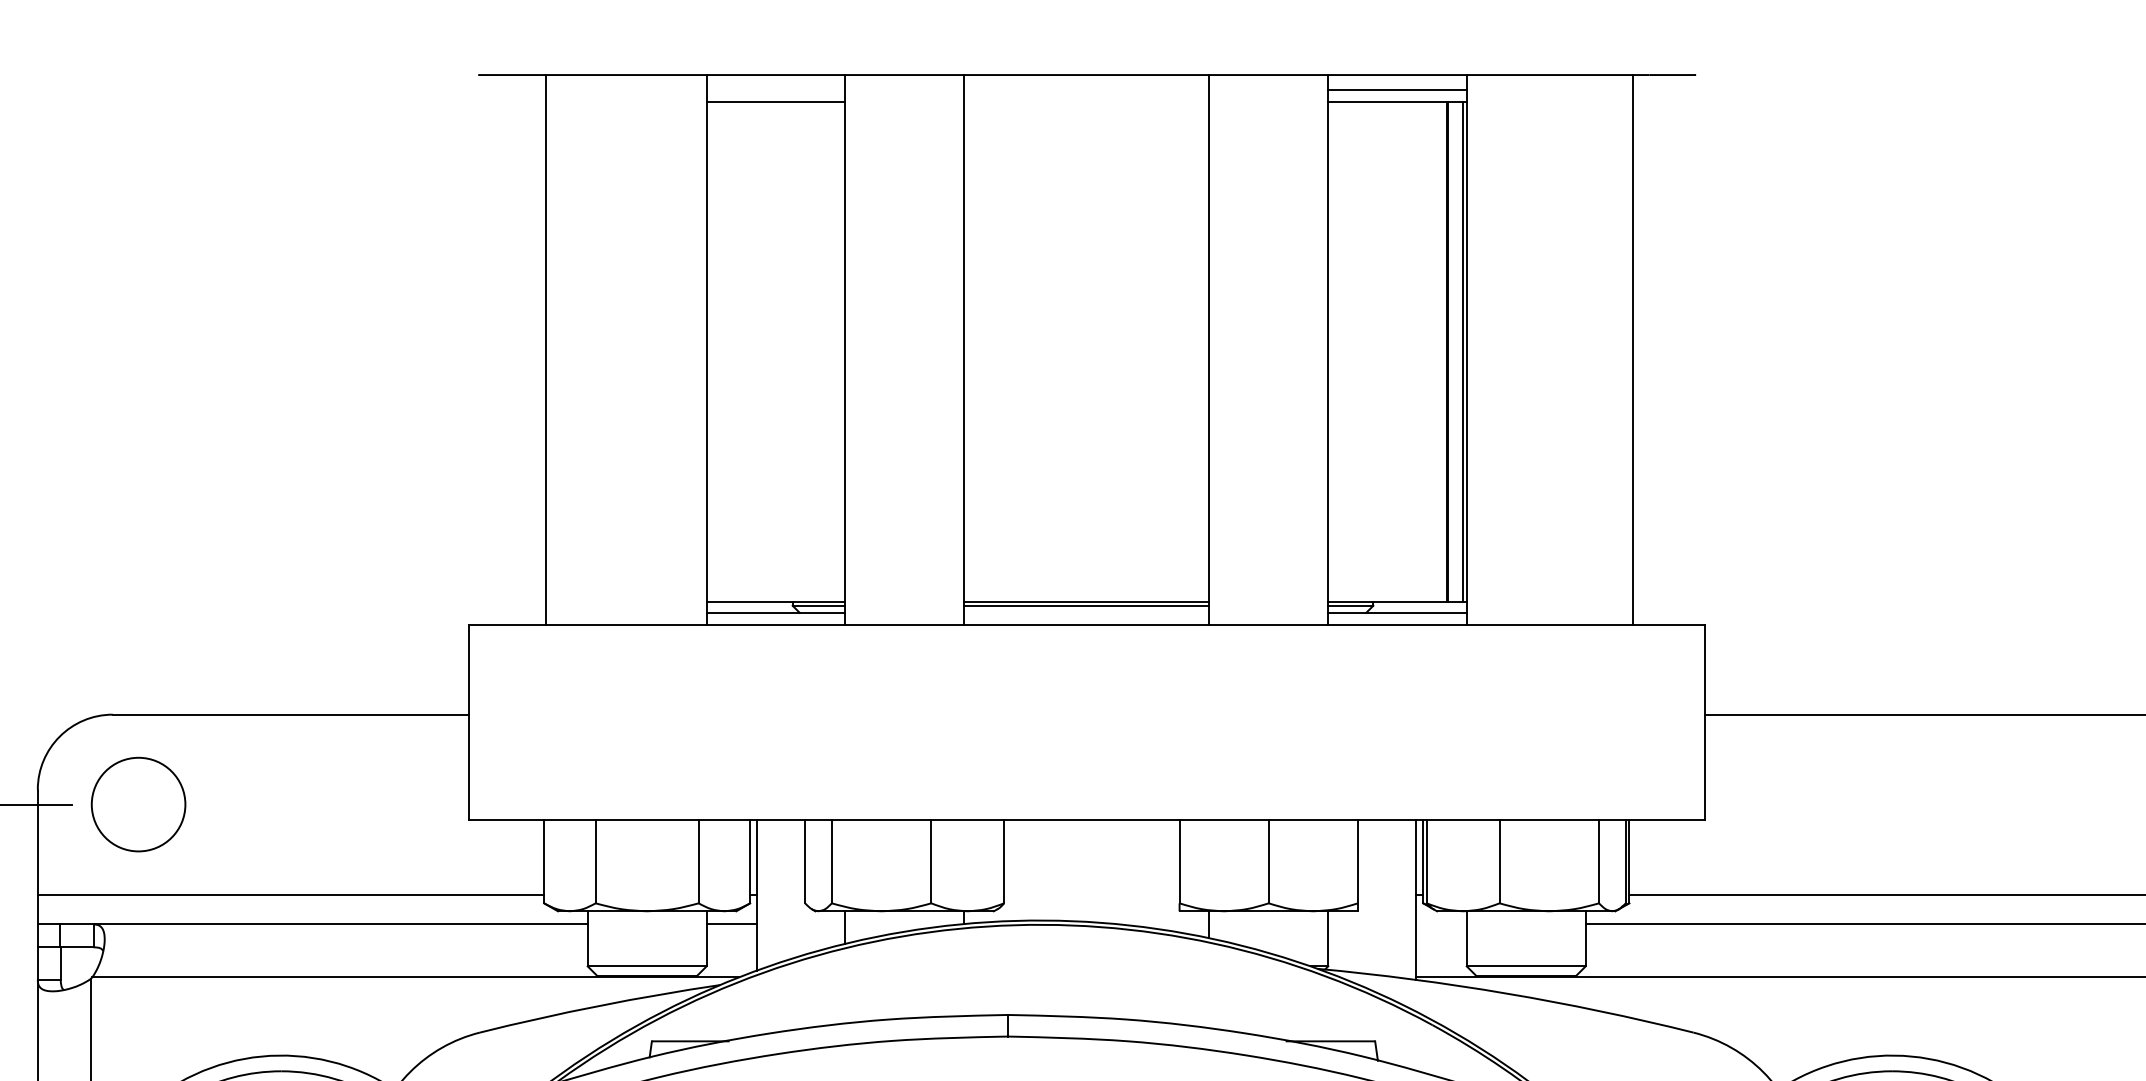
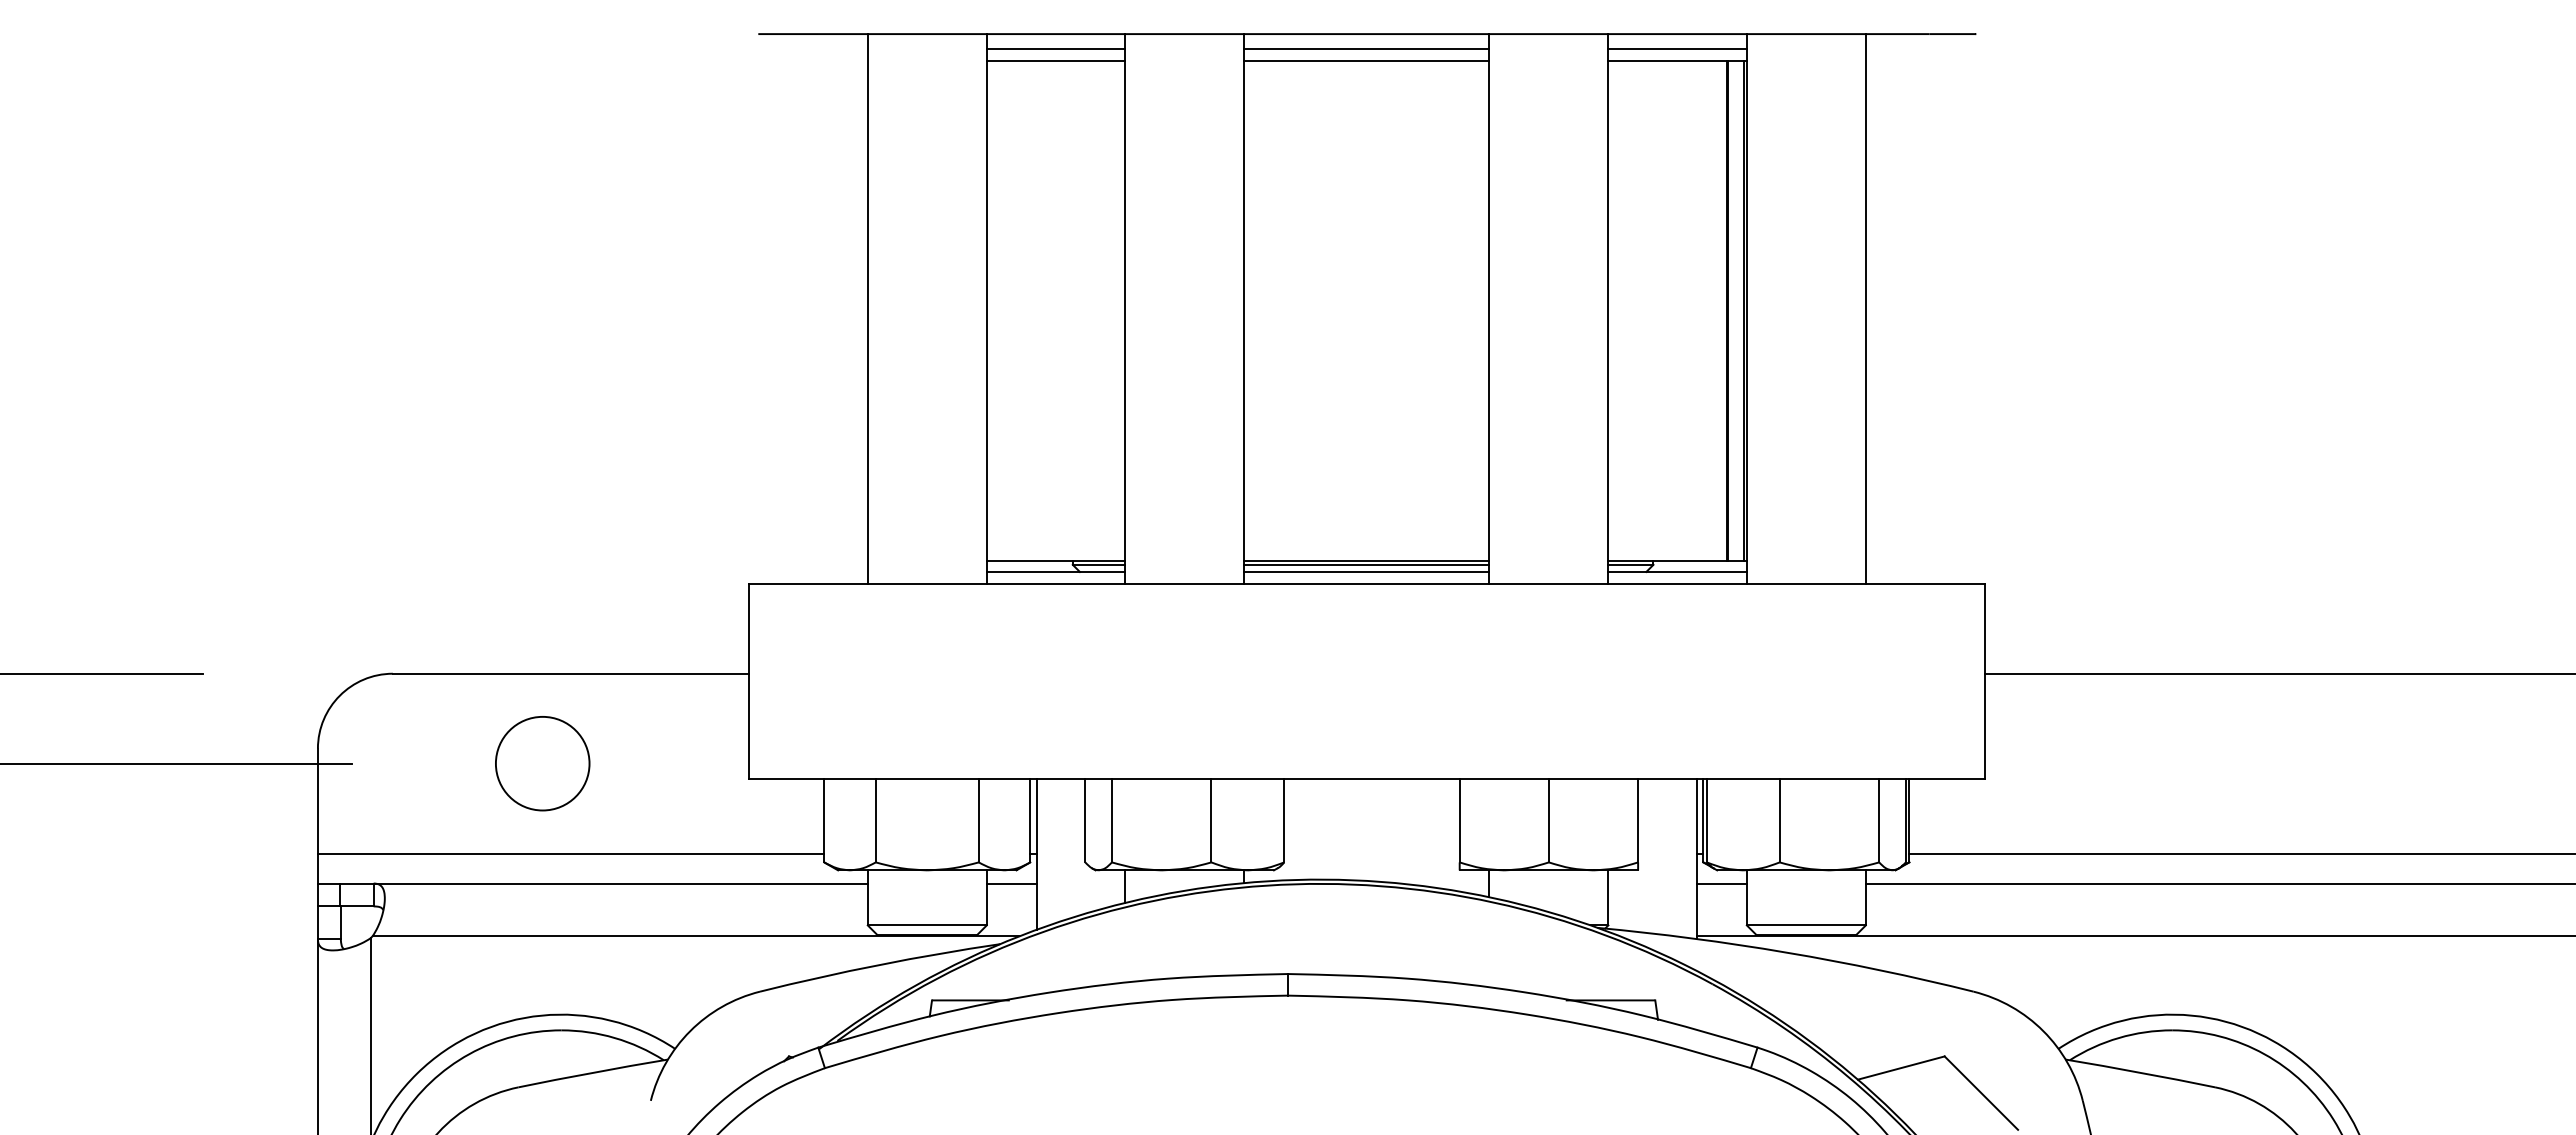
line: (775, 90) -> (1055, 49), added
line: (1086, 90) -> (1366, 49), added
line: (1086, 102) -> (1366, 61), added
line: (545, 349) -> (867, 308), moved
line: (1632, 349) -> (1865, 308), moved
line: (1086, 612) -> (1366, 571), added
circle: (138, 804) -> (542, 763), moved
line: (1441, 924) -> (1721, 883), added

